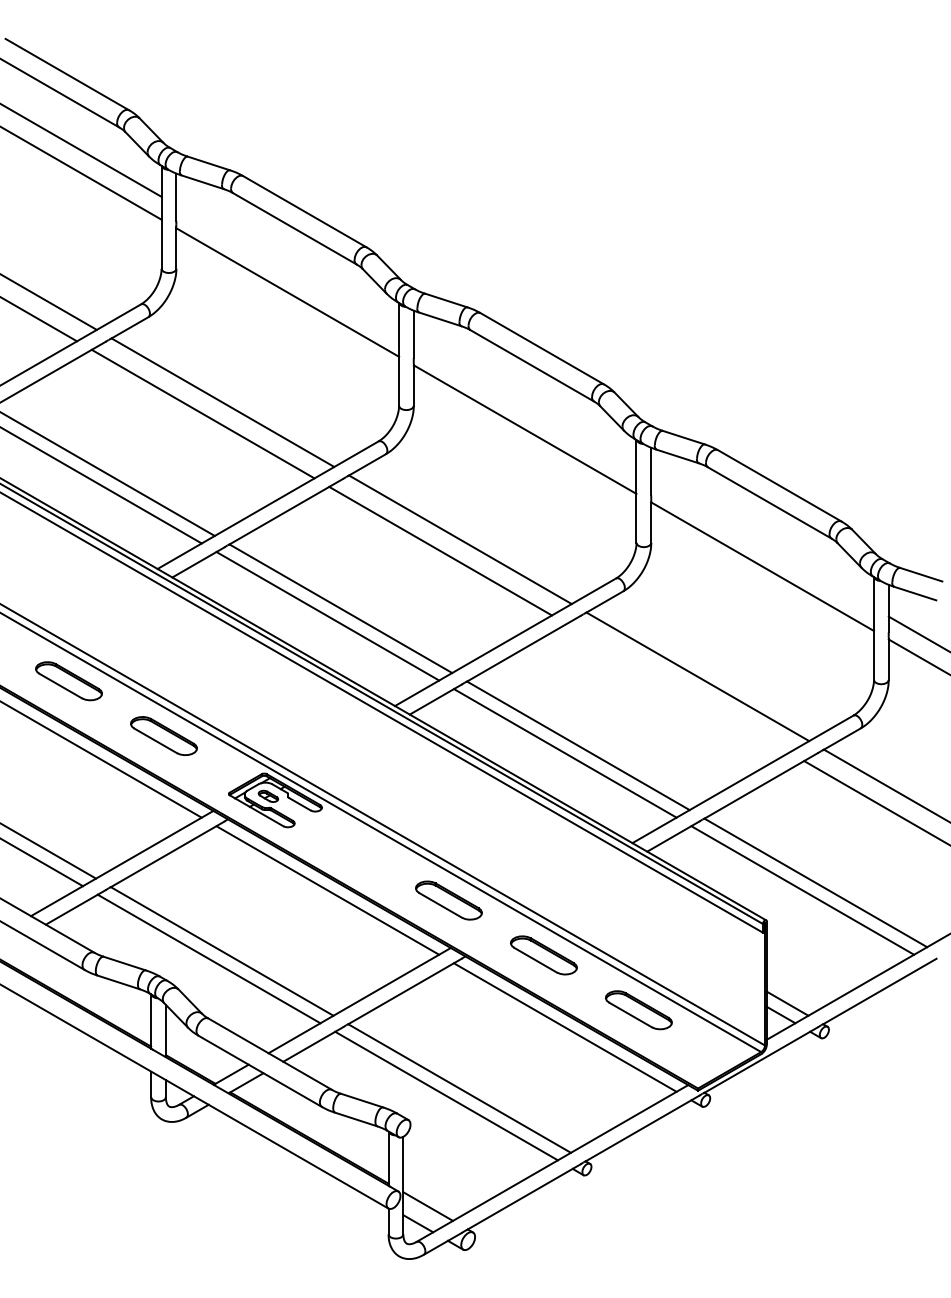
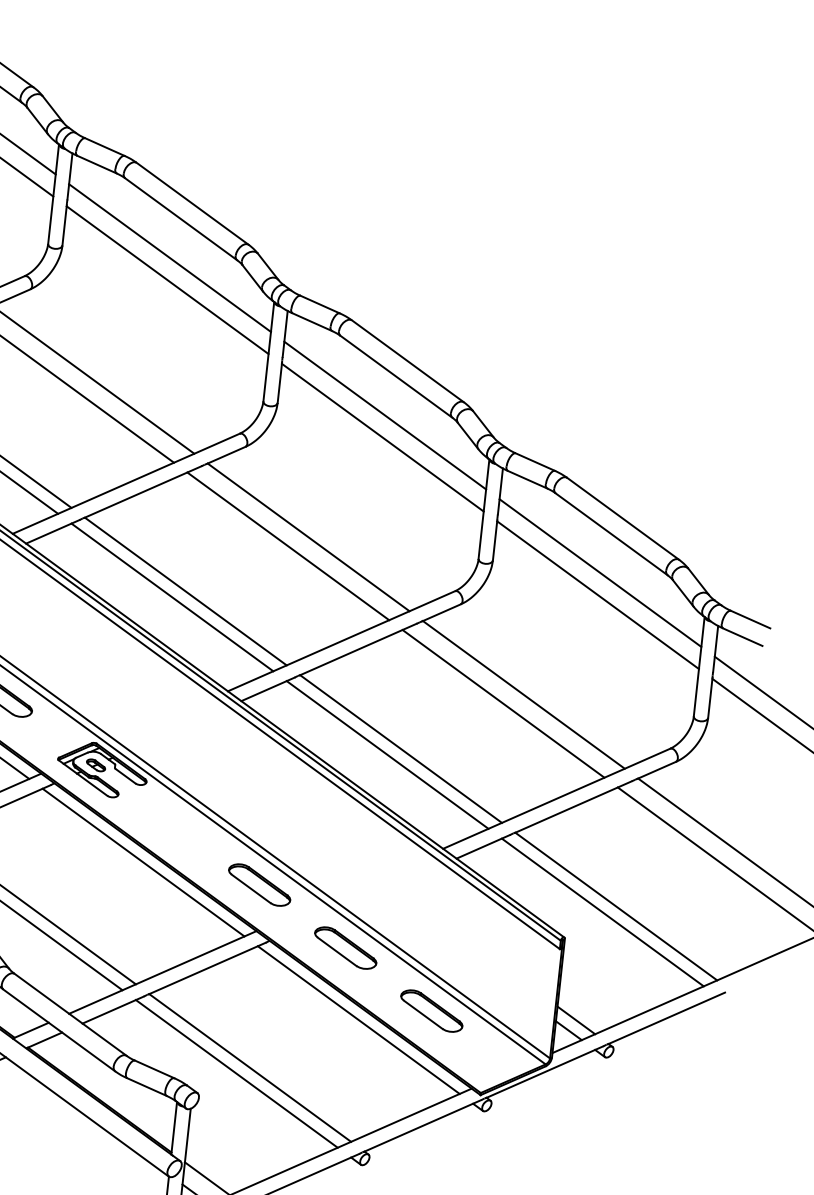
line: (287, 269) -> (169, 257), added
line: (524, 406) -> (384, 415), added
line: (762, 543) -> (600, 572), added
line: (677, 687) -> (503, 703), added

